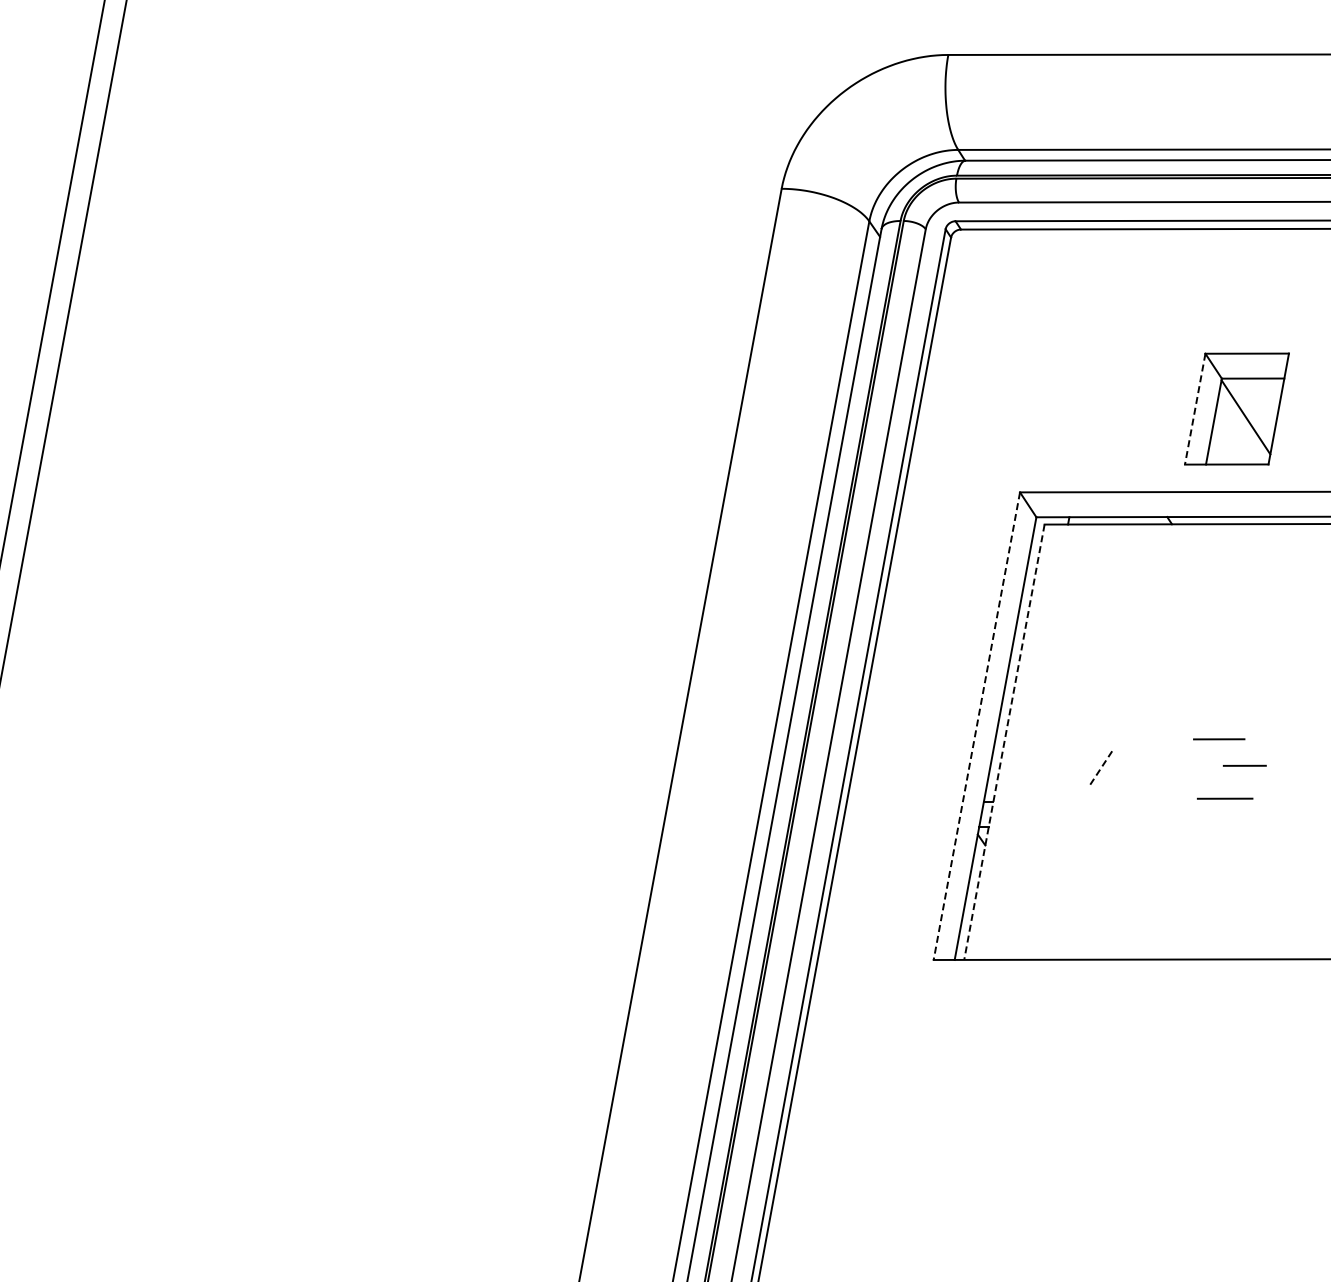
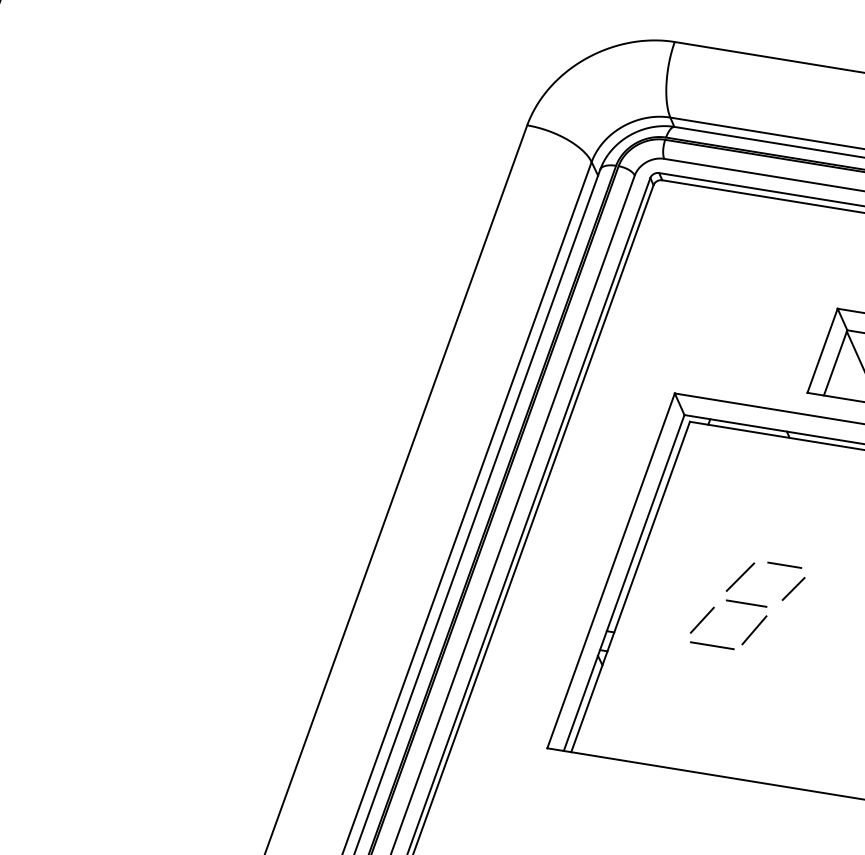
line: (1195, 409) -> (822, 351), dashed -> solid
line: (1138, 707) -> (739, 576), added
line: (1207, 711) -> (793, 588), added
line: (976, 726) -> (610, 571), dashed -> solid
line: (1219, 739) -> (746, 603), moved
line: (1004, 742) -> (630, 587), dashed -> solid
line: (1244, 765) -> (784, 564), moved
line: (1100, 769) -> (702, 620), dashed -> solid
line: (1167, 770) -> (754, 629), added
line: (1225, 798) -> (712, 645), moved

